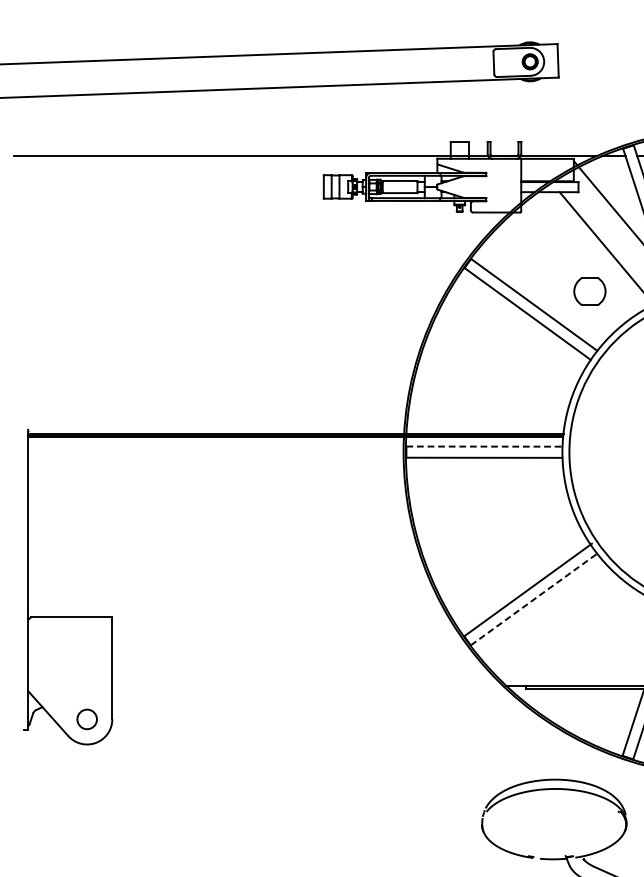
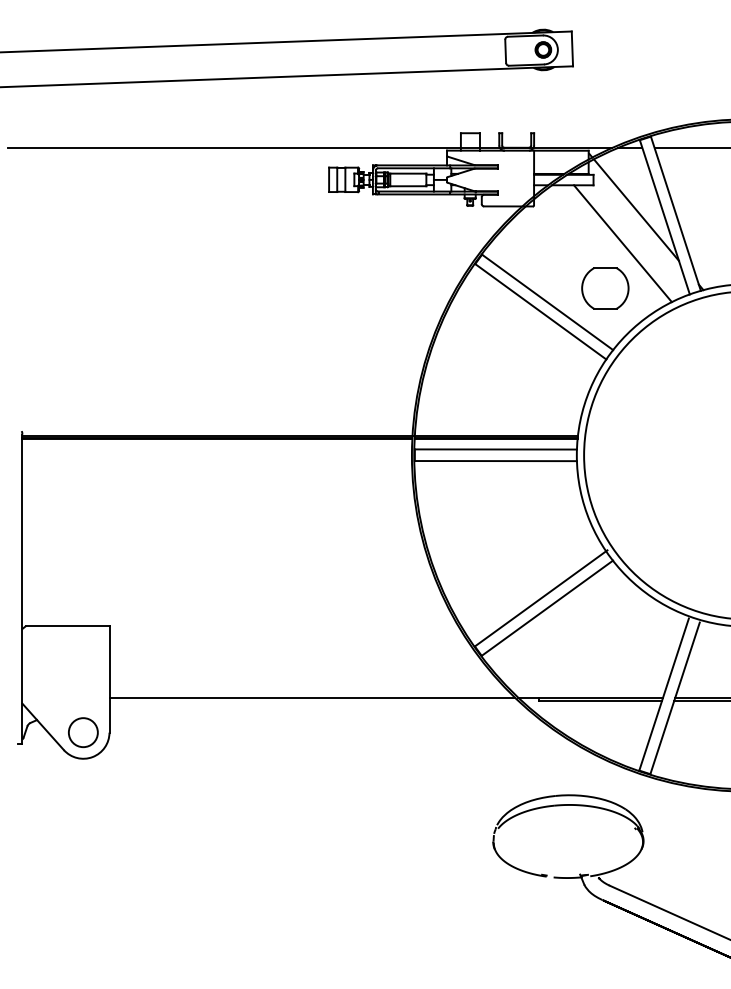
part: (590, 291) -> (605, 288), size x1.43
line: (485, 446) -> (496, 449), dashed -> solid
line: (534, 598) -> (547, 607), dashed -> solid
line: (307, 685) -> (312, 697), added
circle: (87, 719) -> (83, 732), size x1.43

